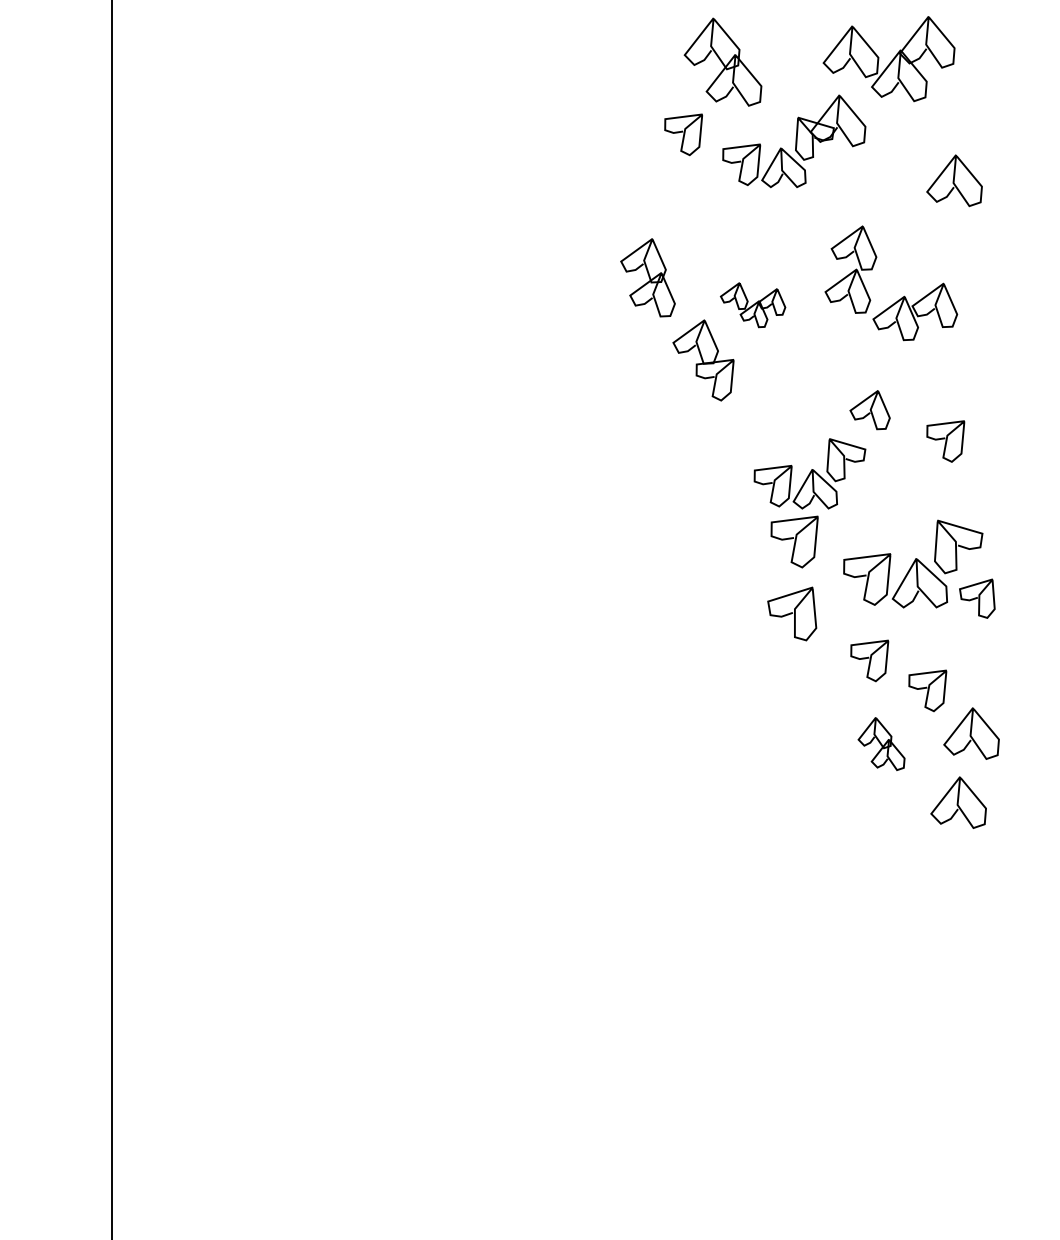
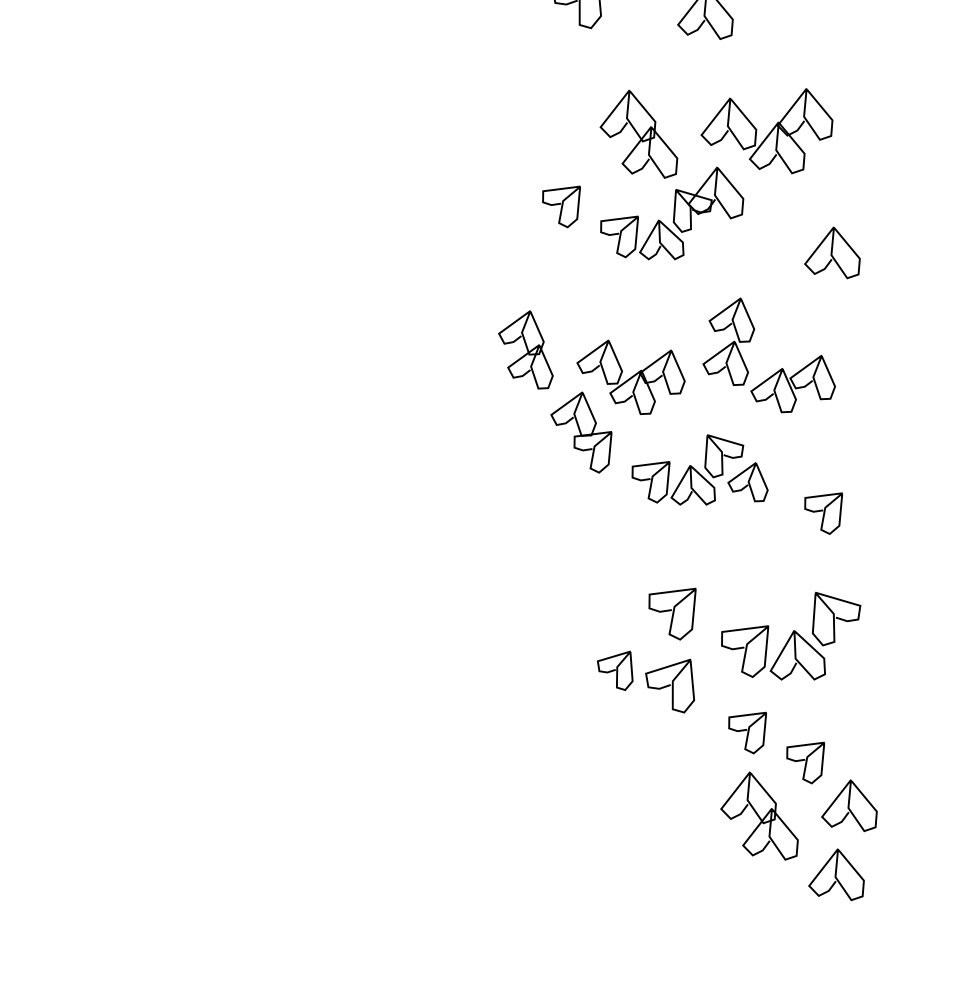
part: (722, 61) -> (638, 133), moved
part: (752, 304) -> (630, 376), size x1.67
part: (809, 473) -> (687, 469), moved
curve: (977, 598) -> (615, 670), moved
part: (881, 743) -> (759, 815), size x1.67

